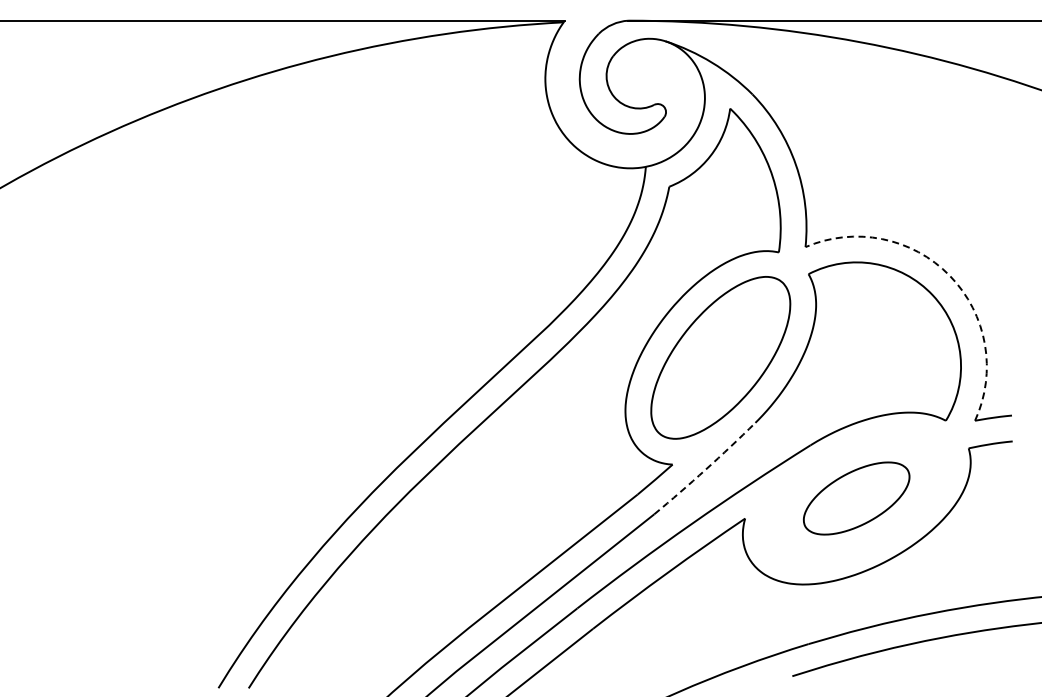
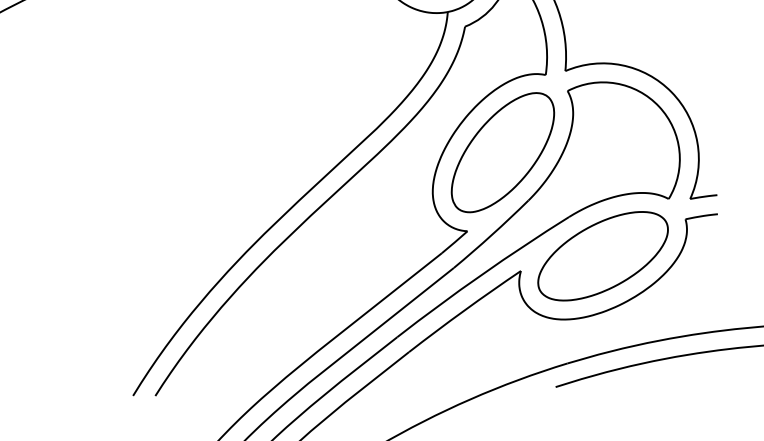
arc: (949, 275) -> (671, 92), dashed -> solid
arc: (705, 469) -> (491, 234), dashed -> solid
part: (856, 498) -> (602, 256), size x1.67

